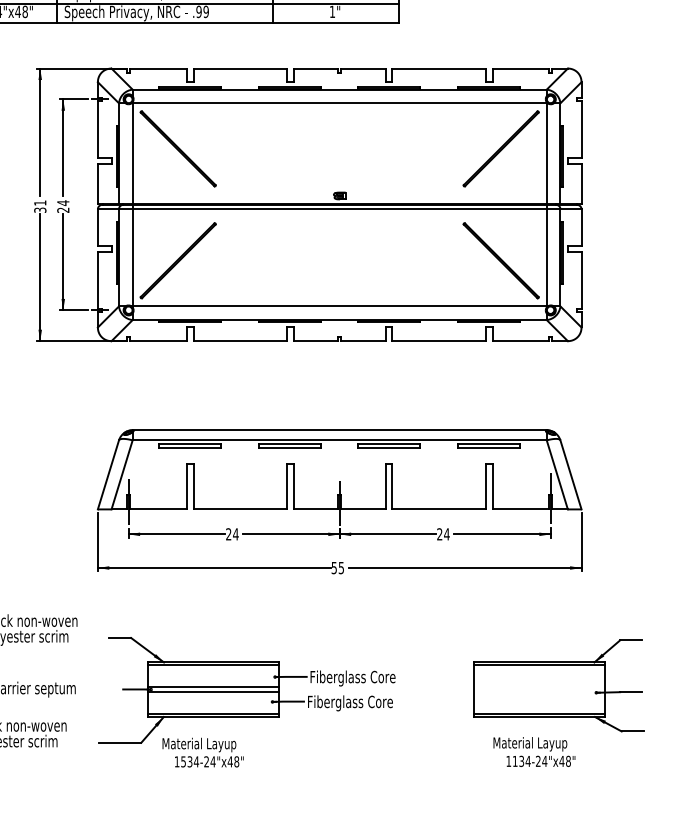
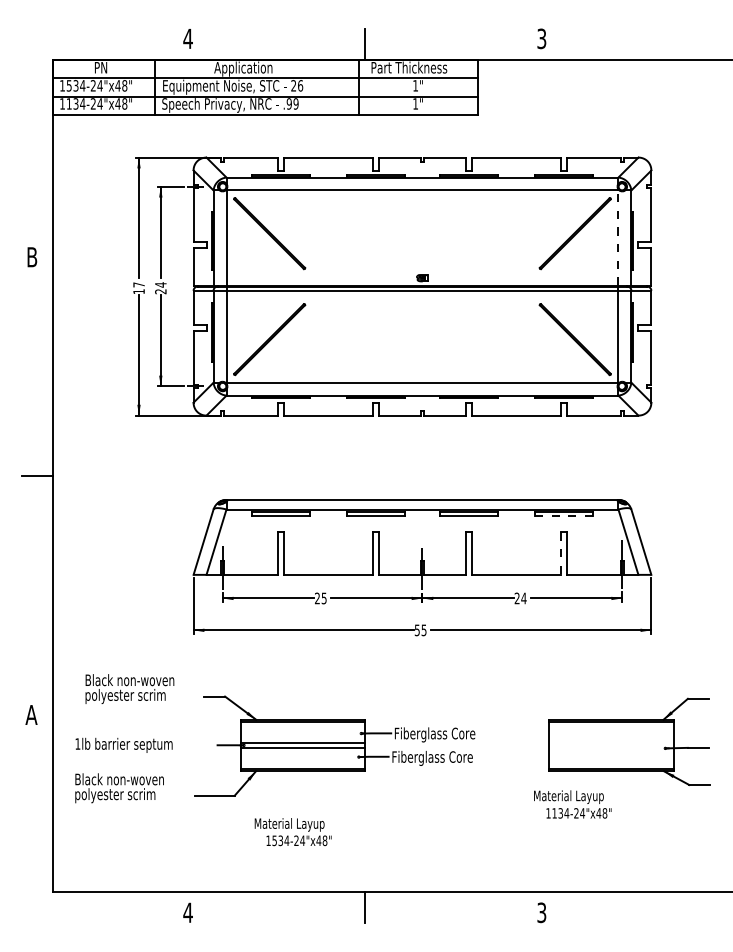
line: (546, 154) -> (618, 238), solid -> dashed
text: (39, 206) -> (138, 288), 31 -> 17
line: (488, 447) -> (563, 516), solid -> dashed
line: (485, 487) -> (560, 554), solid -> dashed
text: (235, 534) -> (323, 598), 24 -> 25
text: (534, 752) -> (572, 804), moved
text: (202, 753) -> (292, 832), moved

